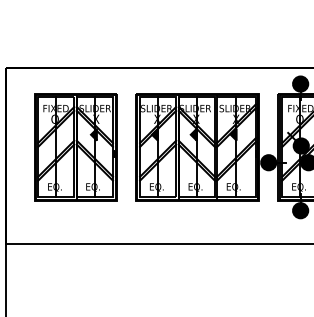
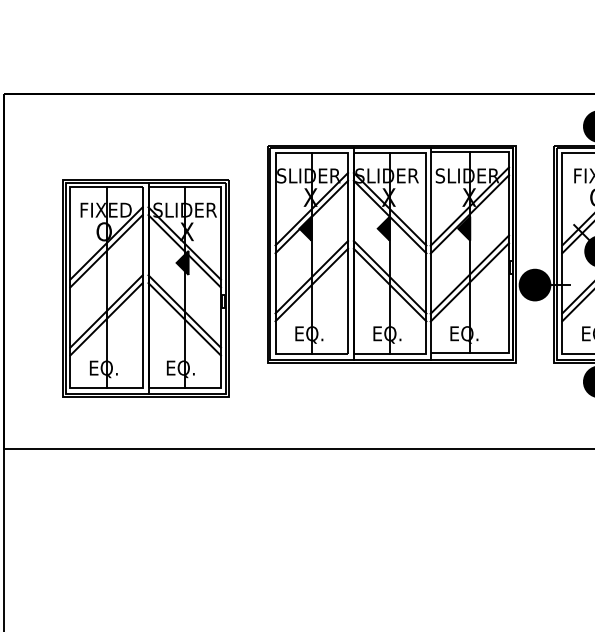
part: (75, 147) -> (145, 288), moved

